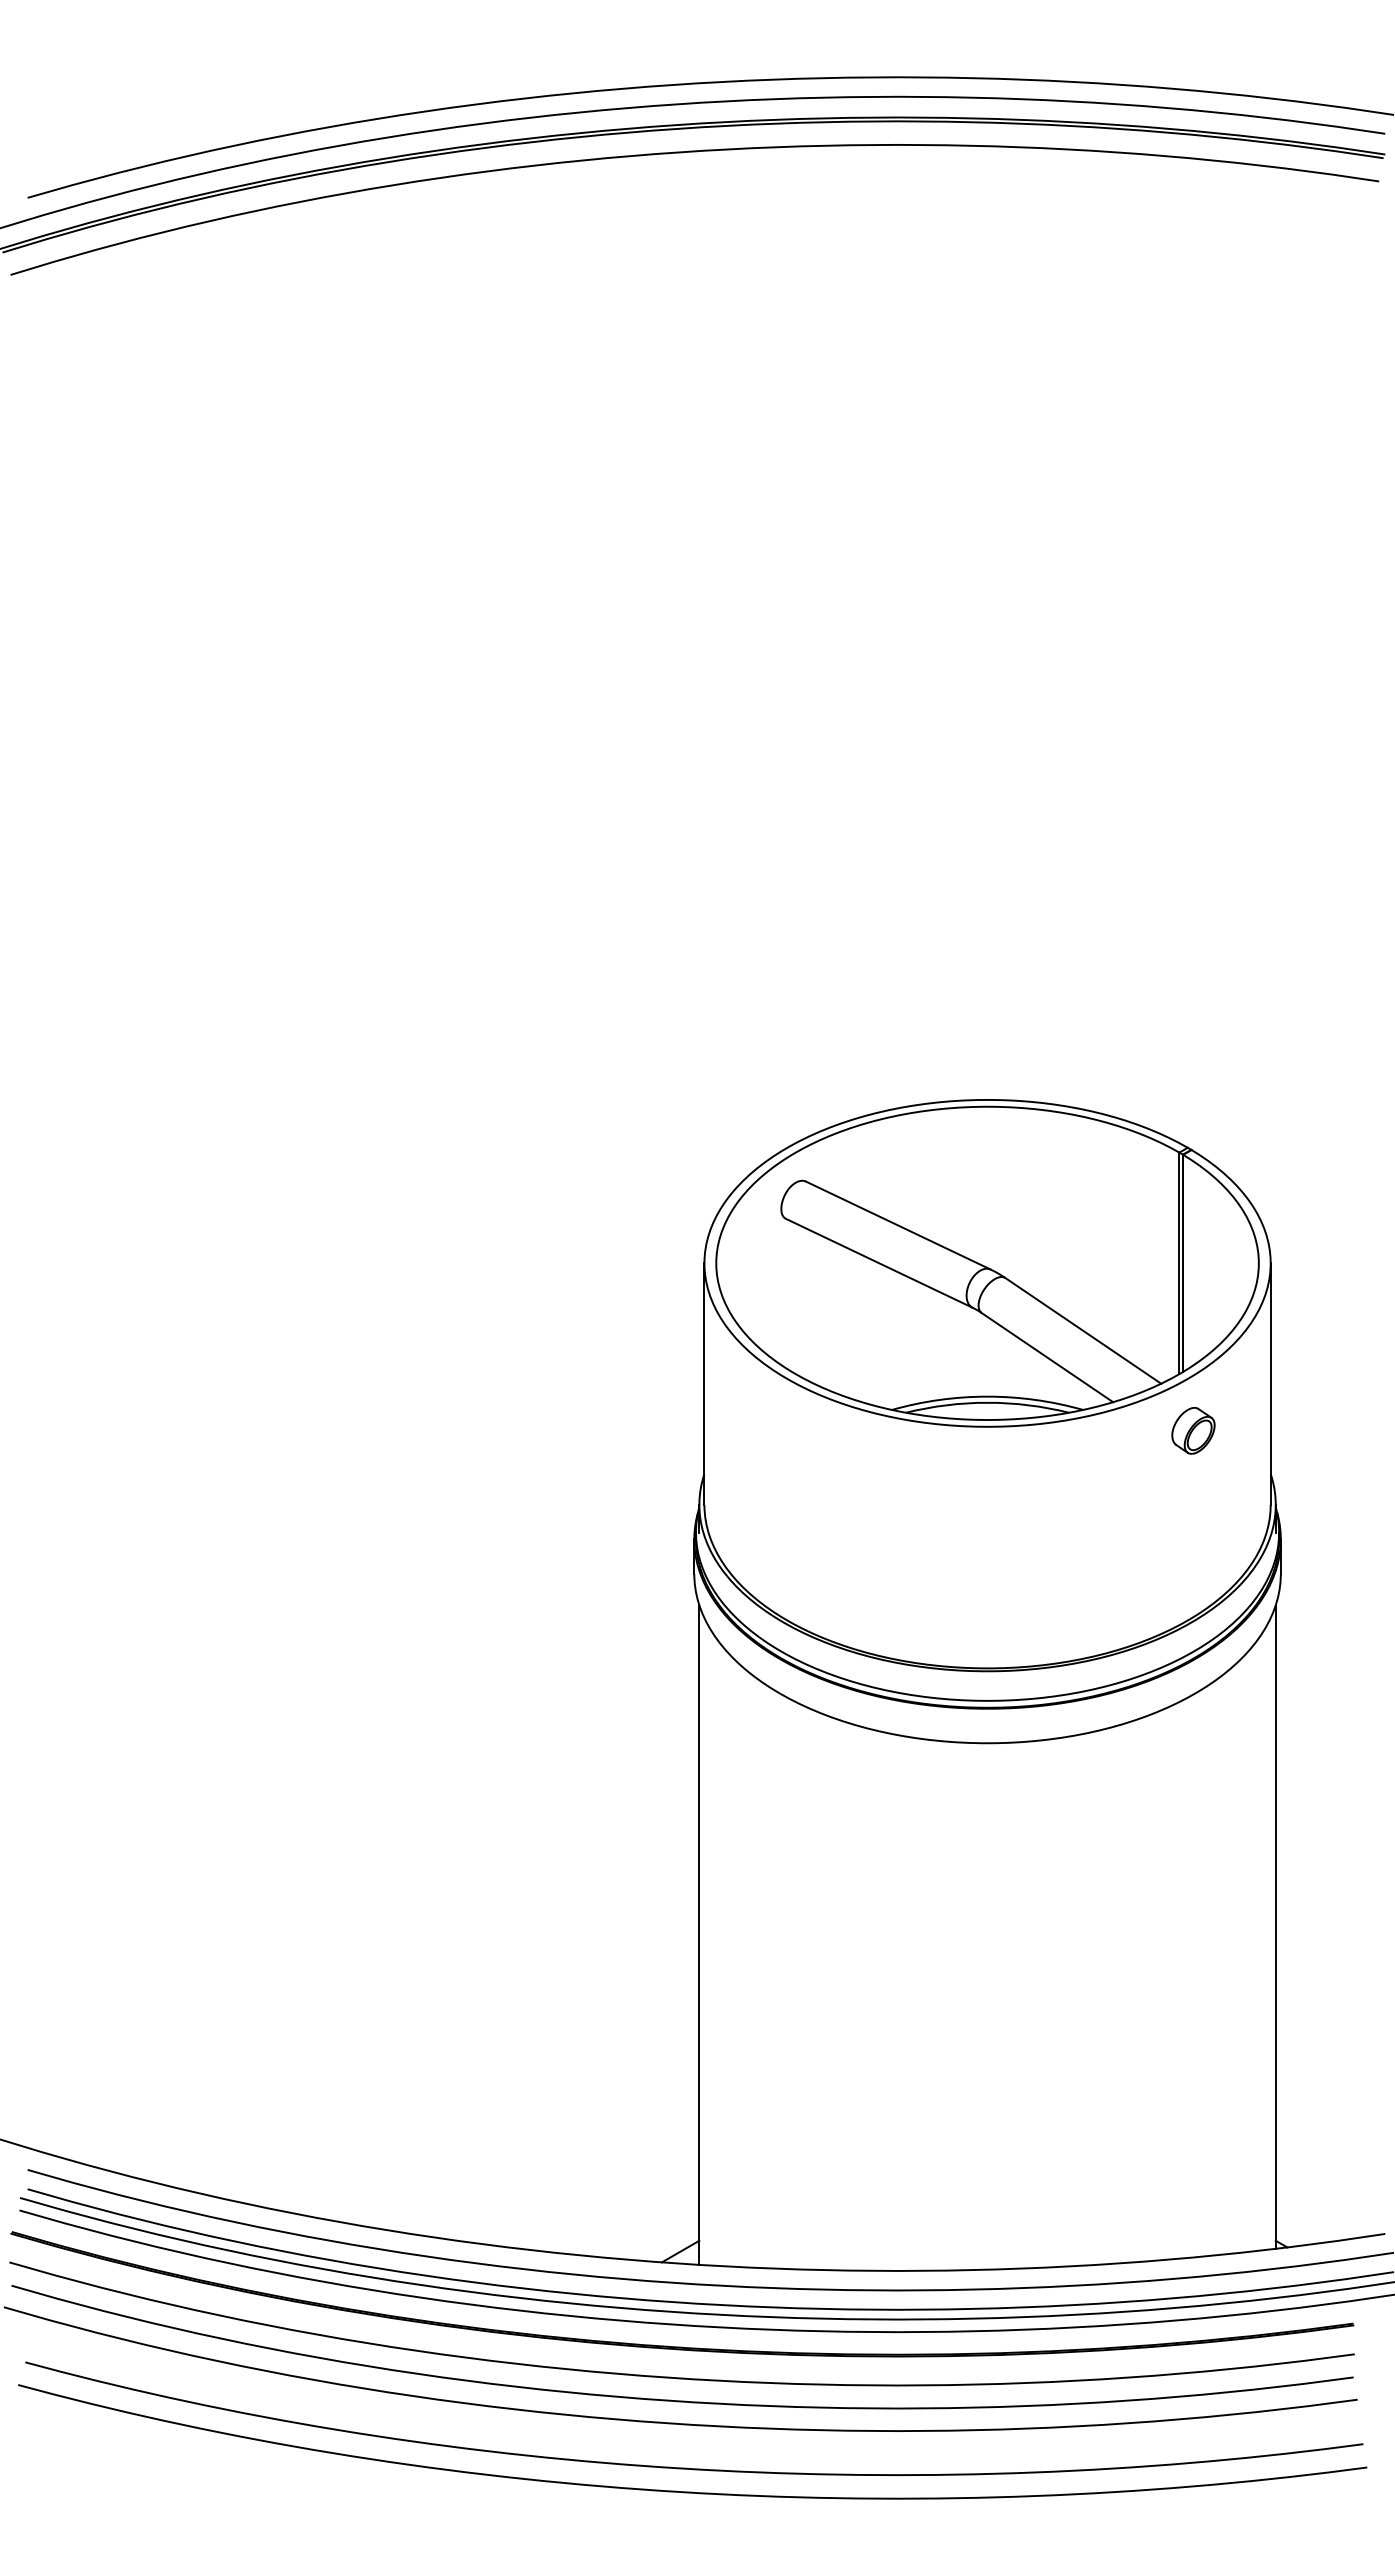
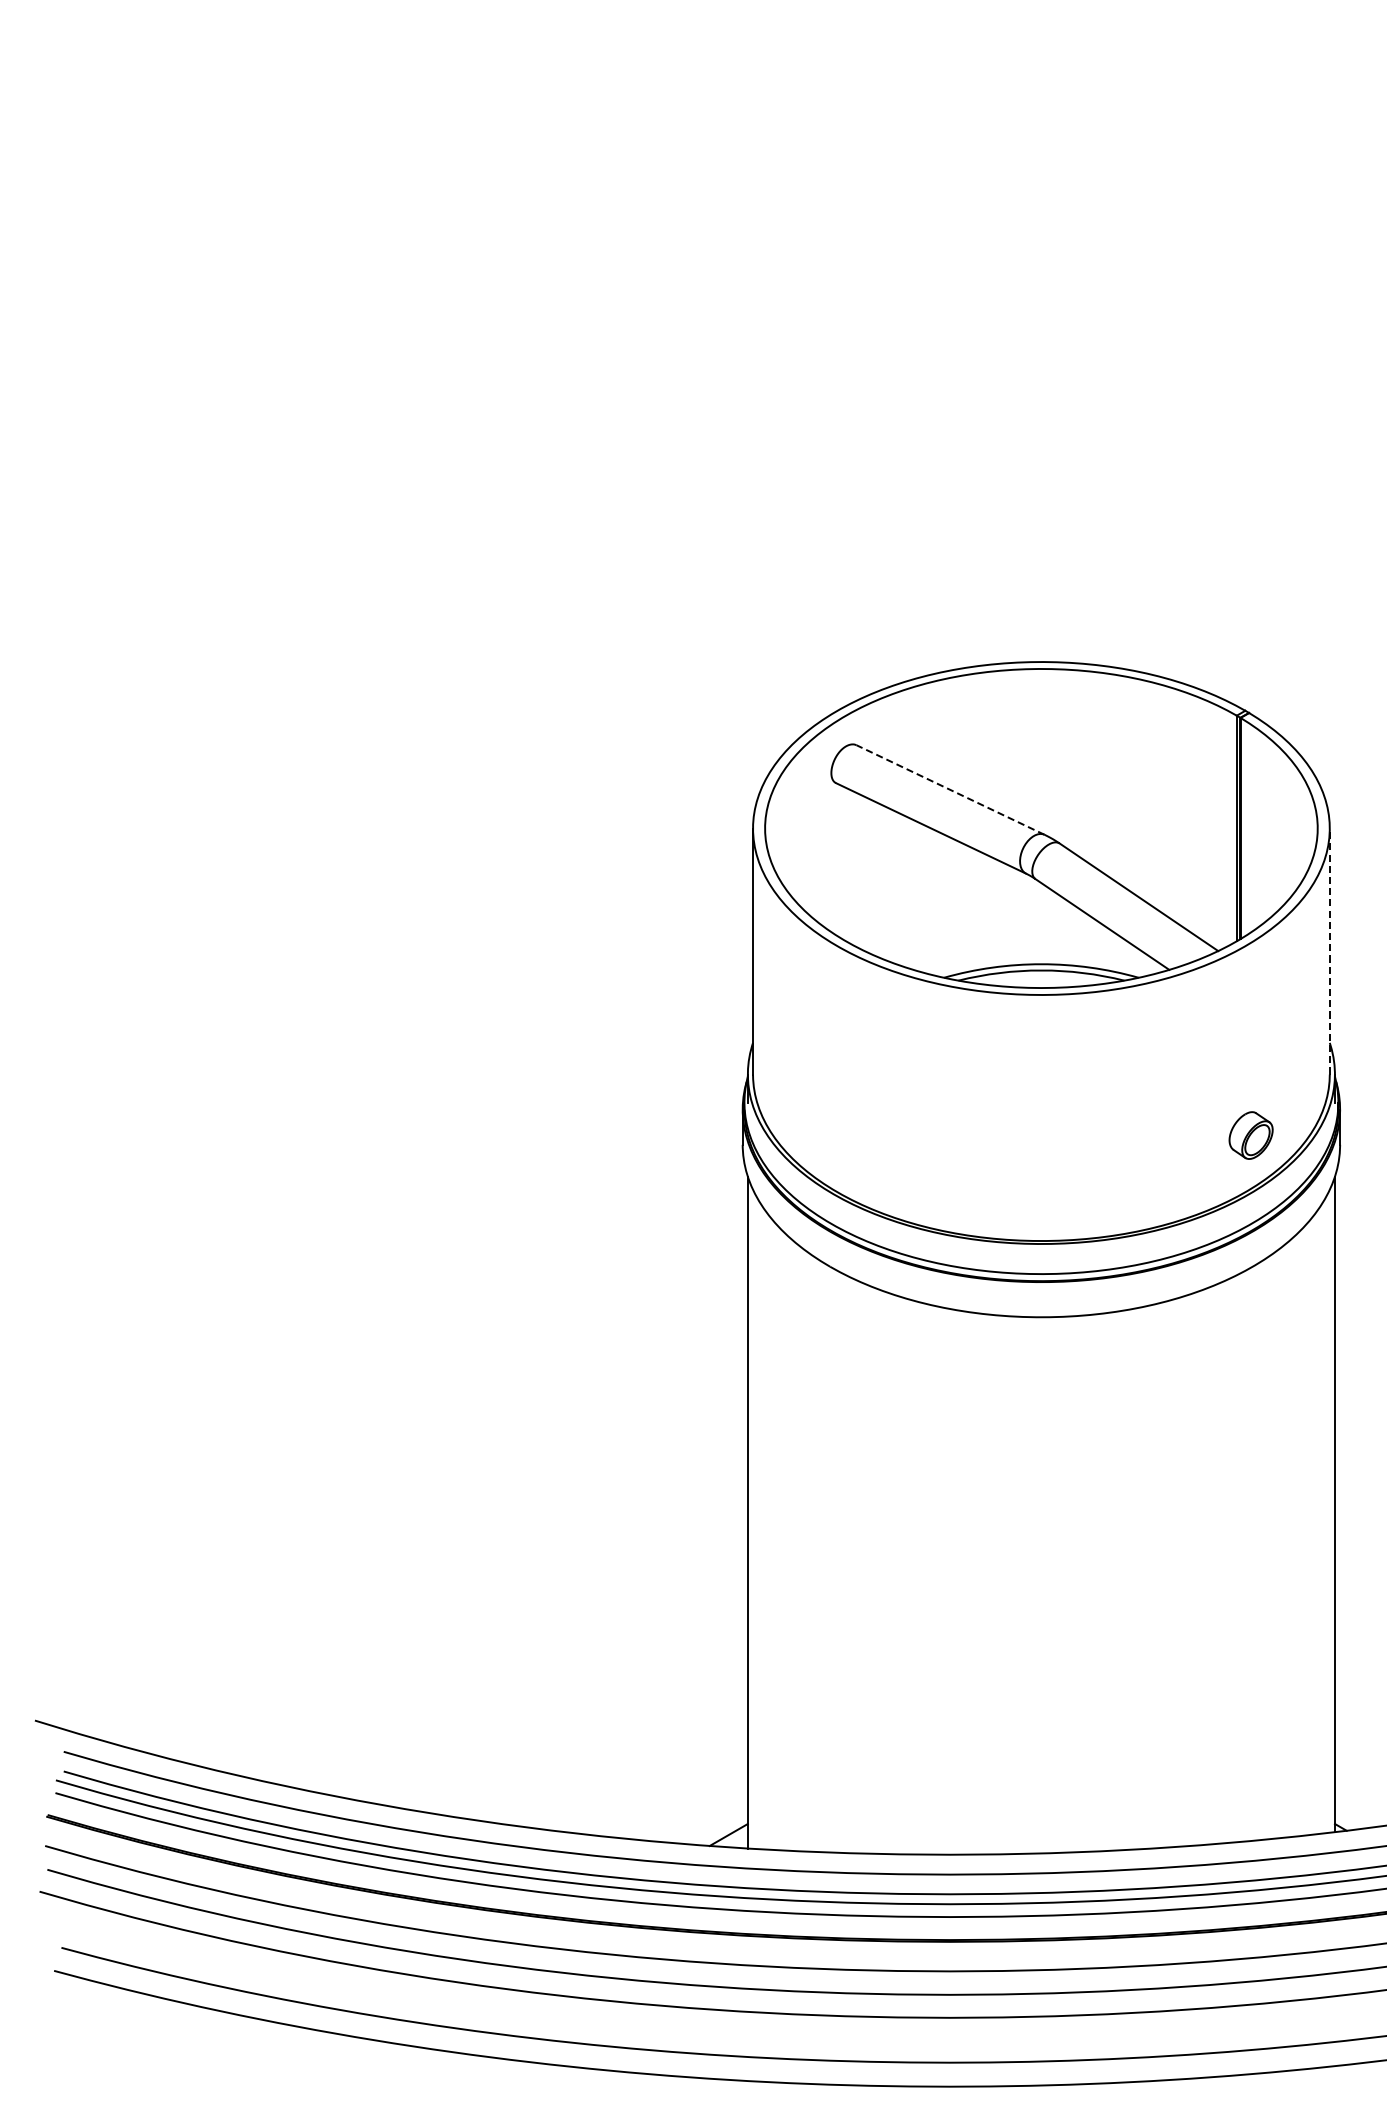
line: (897, 1225) -> (949, 789), solid -> dashed
line: (1270, 1384) -> (1329, 951), solid -> dashed
part: (1193, 1430) -> (1251, 1135), moved

